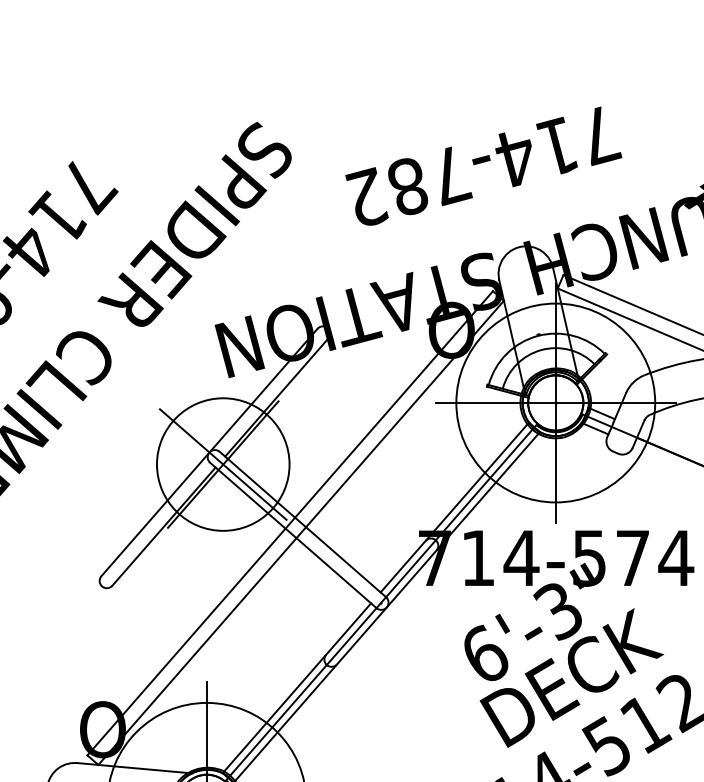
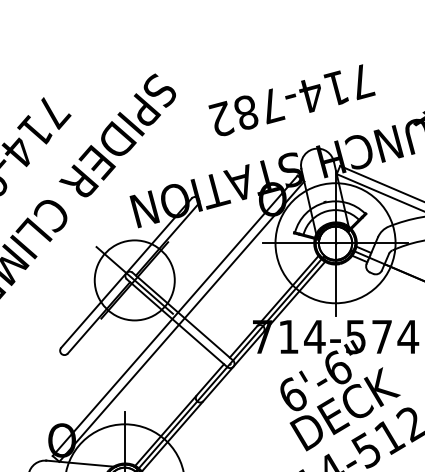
text: (557, 610) -> (336, 368), 6'-3" -> 6'-6"

